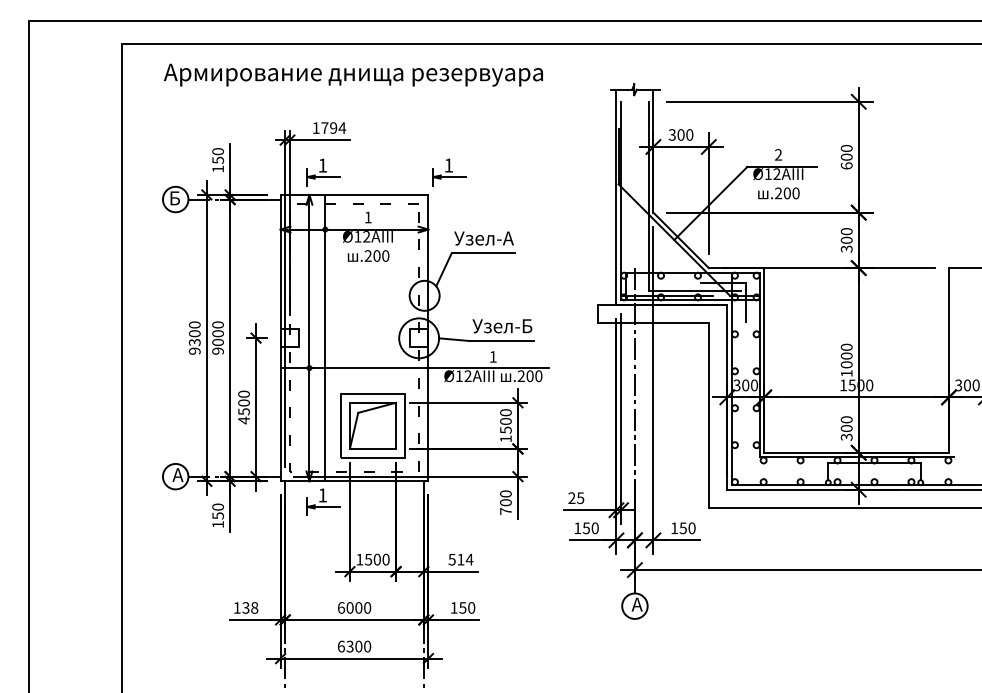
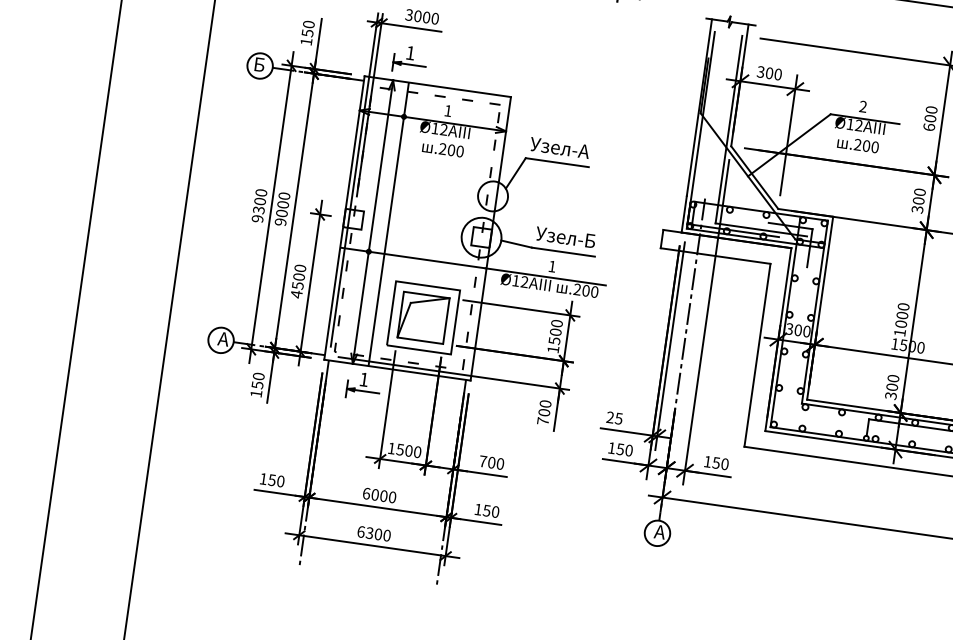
text: (329, 127) -> (422, 16), 1794 -> 3000
part: (449, 172) -> (535, 77), removed
text: (460, 559) -> (491, 462), 514 -> 700
text: (250, 607) -> (276, 480), 138 -> 150

